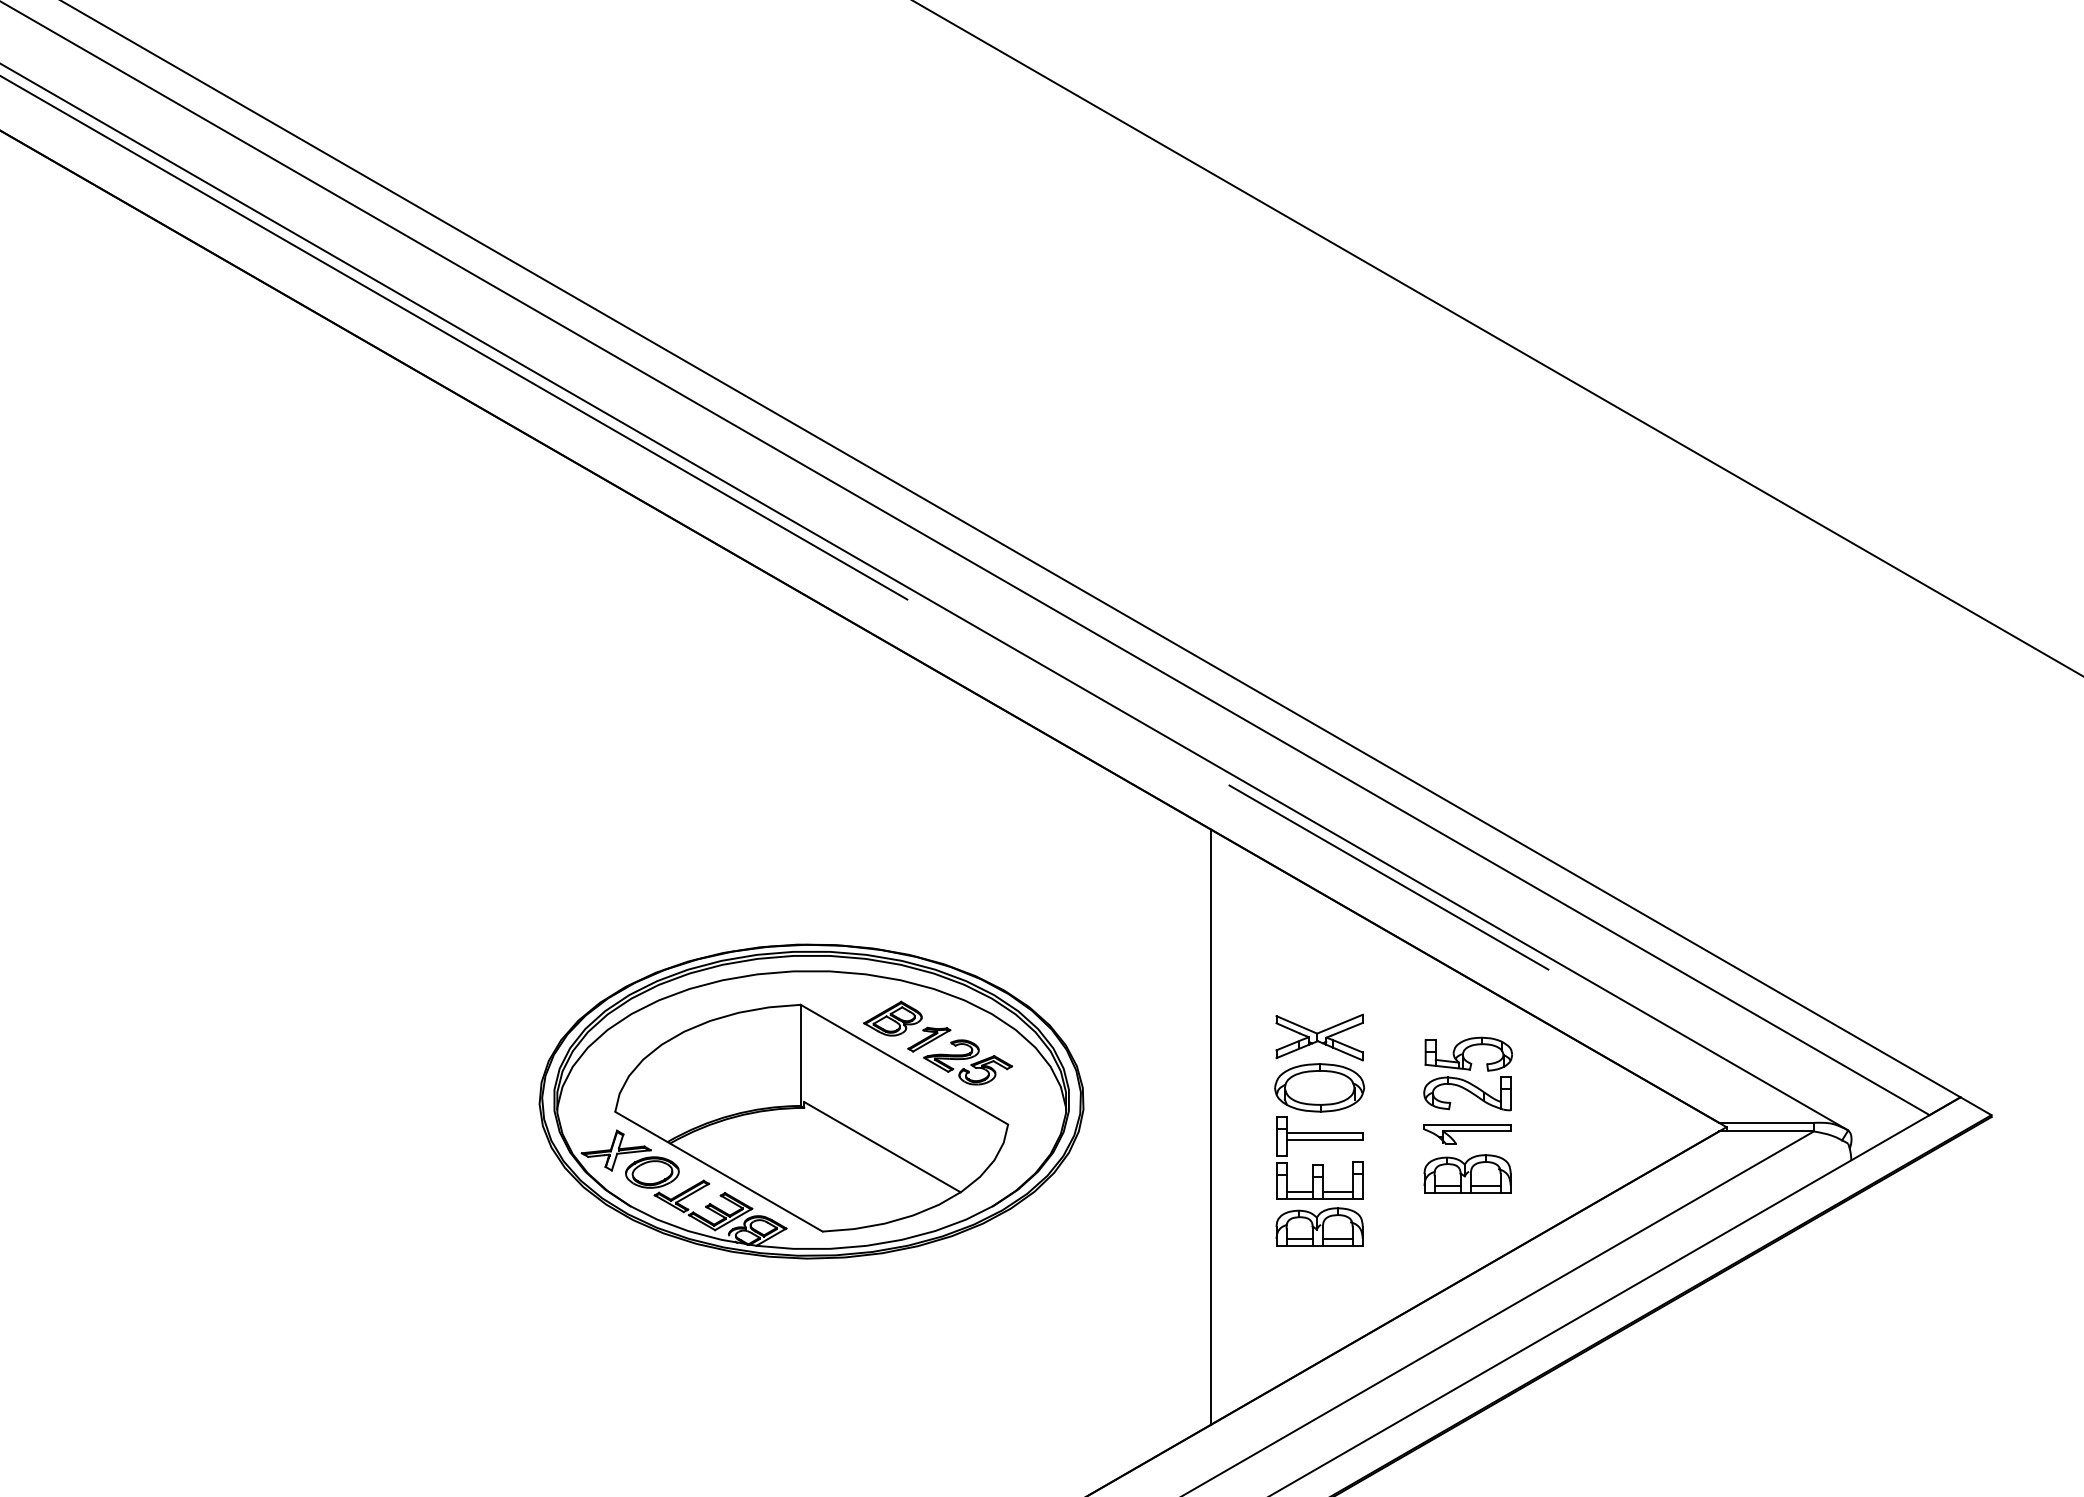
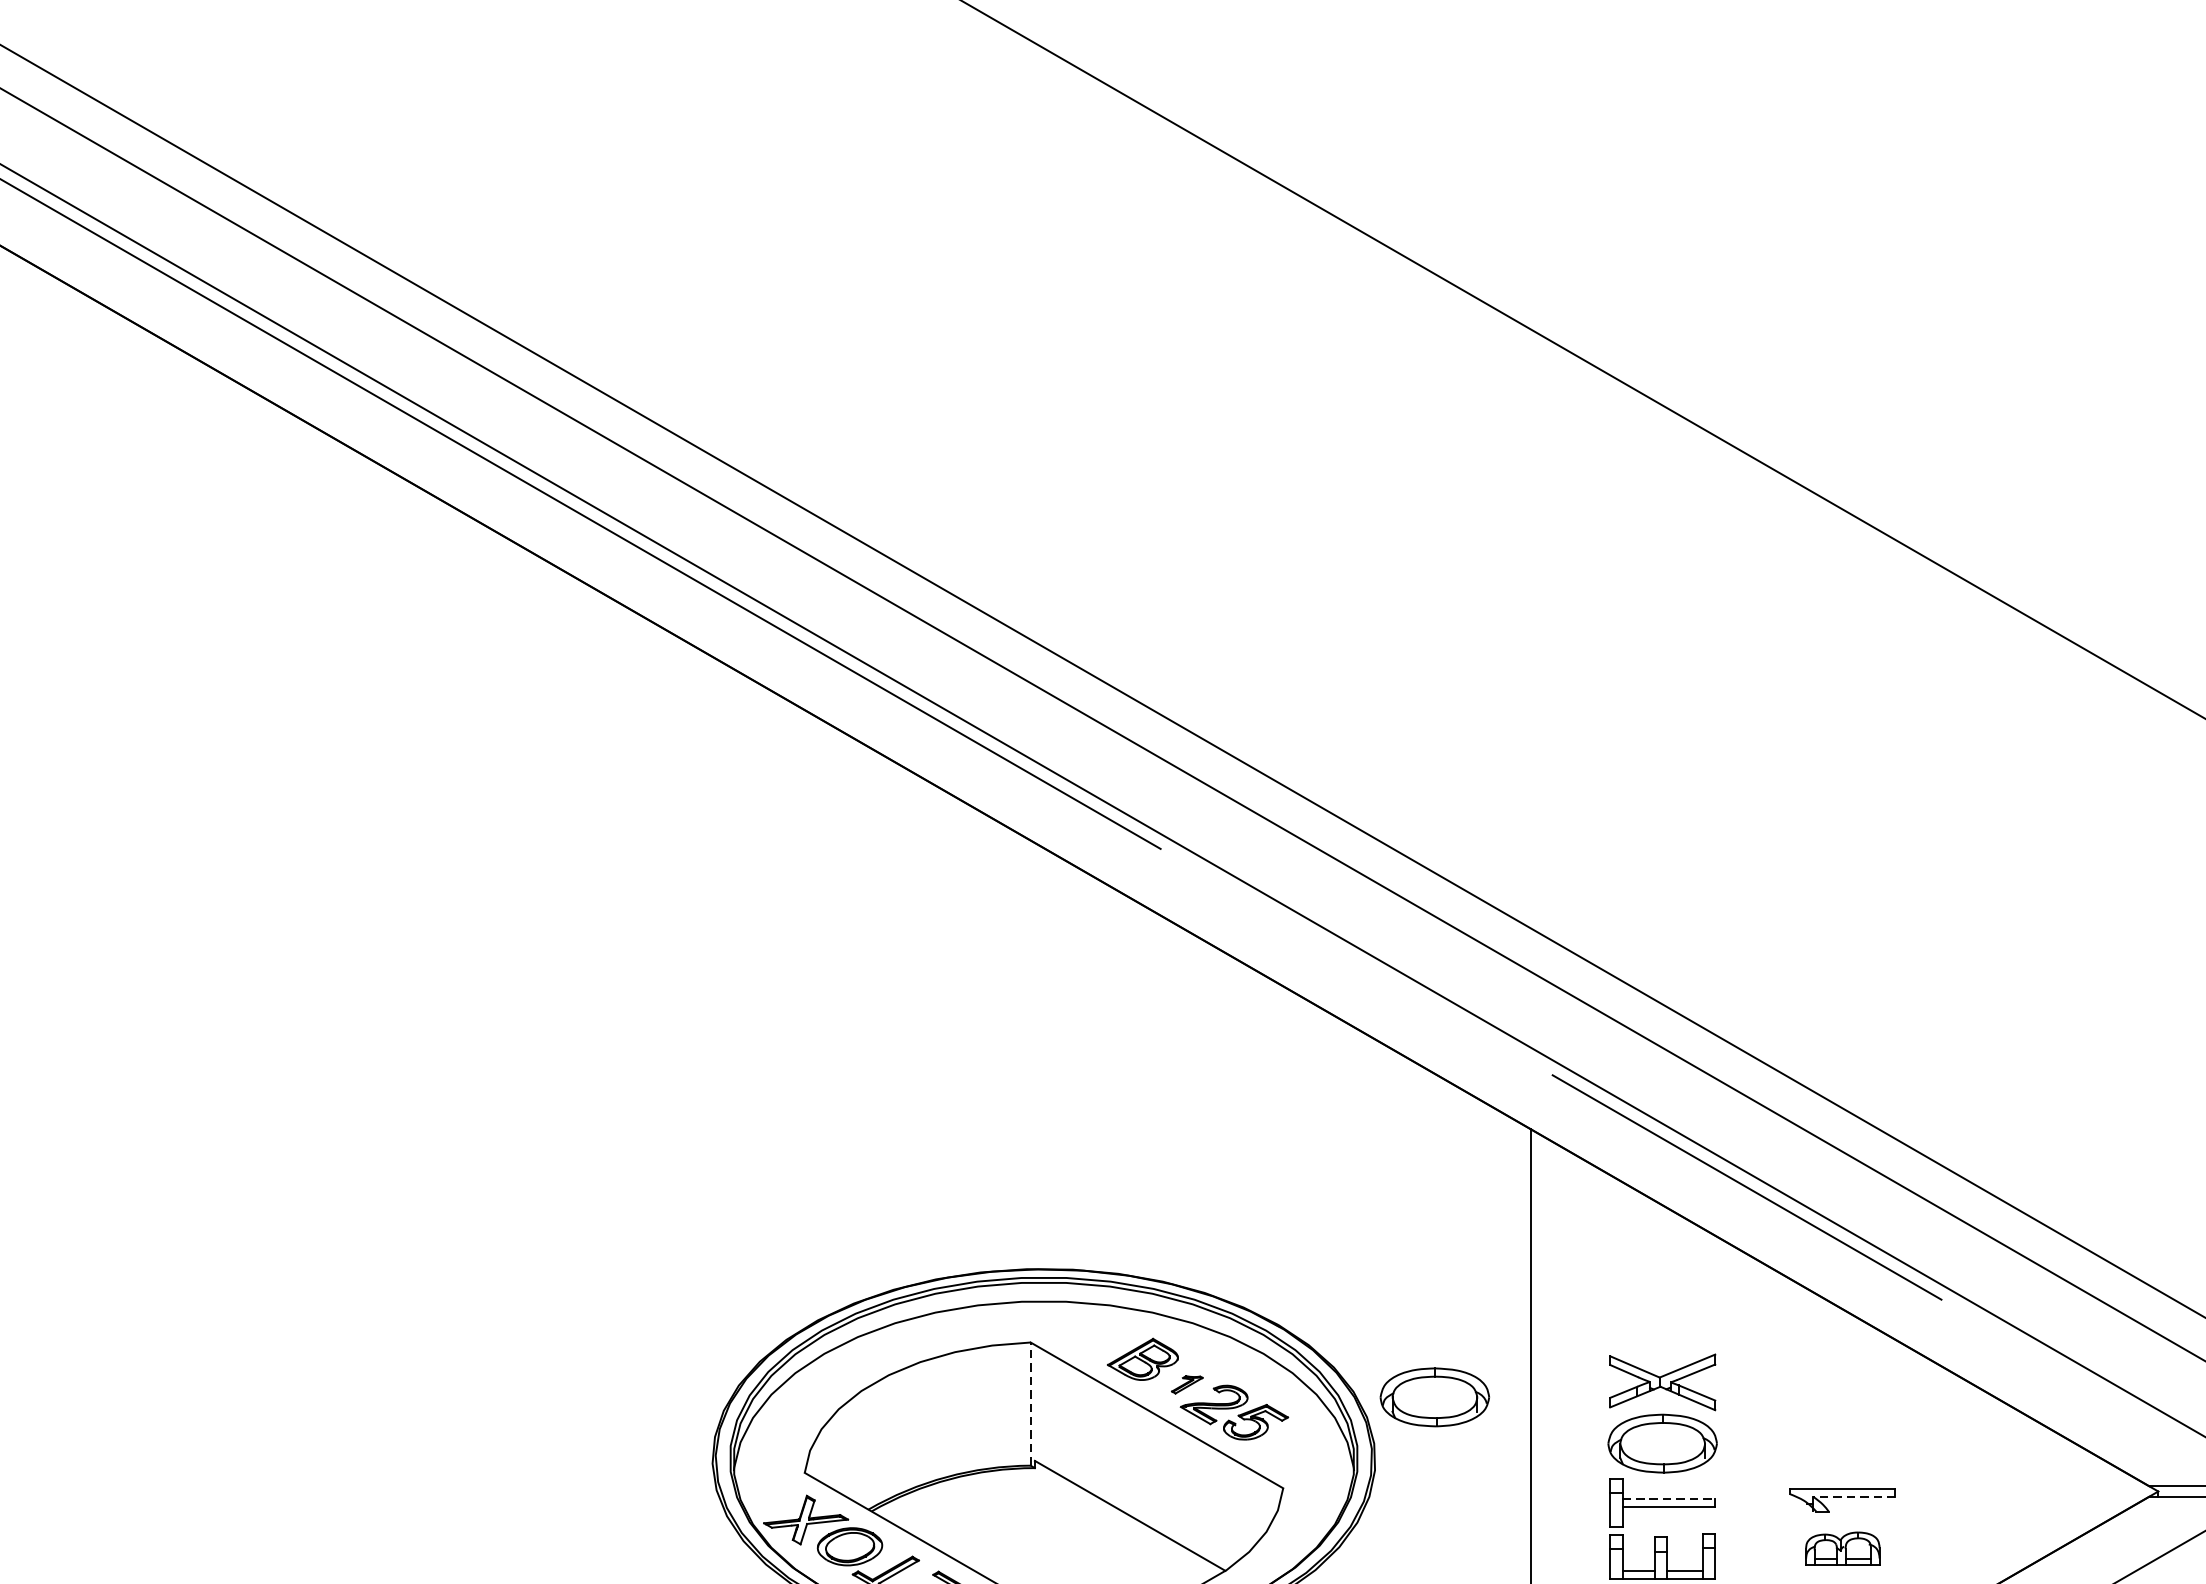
part: (929, 1039) -> (1187, 1384), size x0.6
part: (1132, 1049) -> (1434, 1396), added
line: (800, 1055) -> (1030, 1404), solid -> dashed
part: (1467, 1073) -> (1842, 1426), removed
line: (1477, 1131) -> (1854, 1496), solid -> dashed
line: (1325, 1133) -> (1669, 1499), solid -> dashed
part: (1467, 1173) -> (1842, 1547), size x0.7

